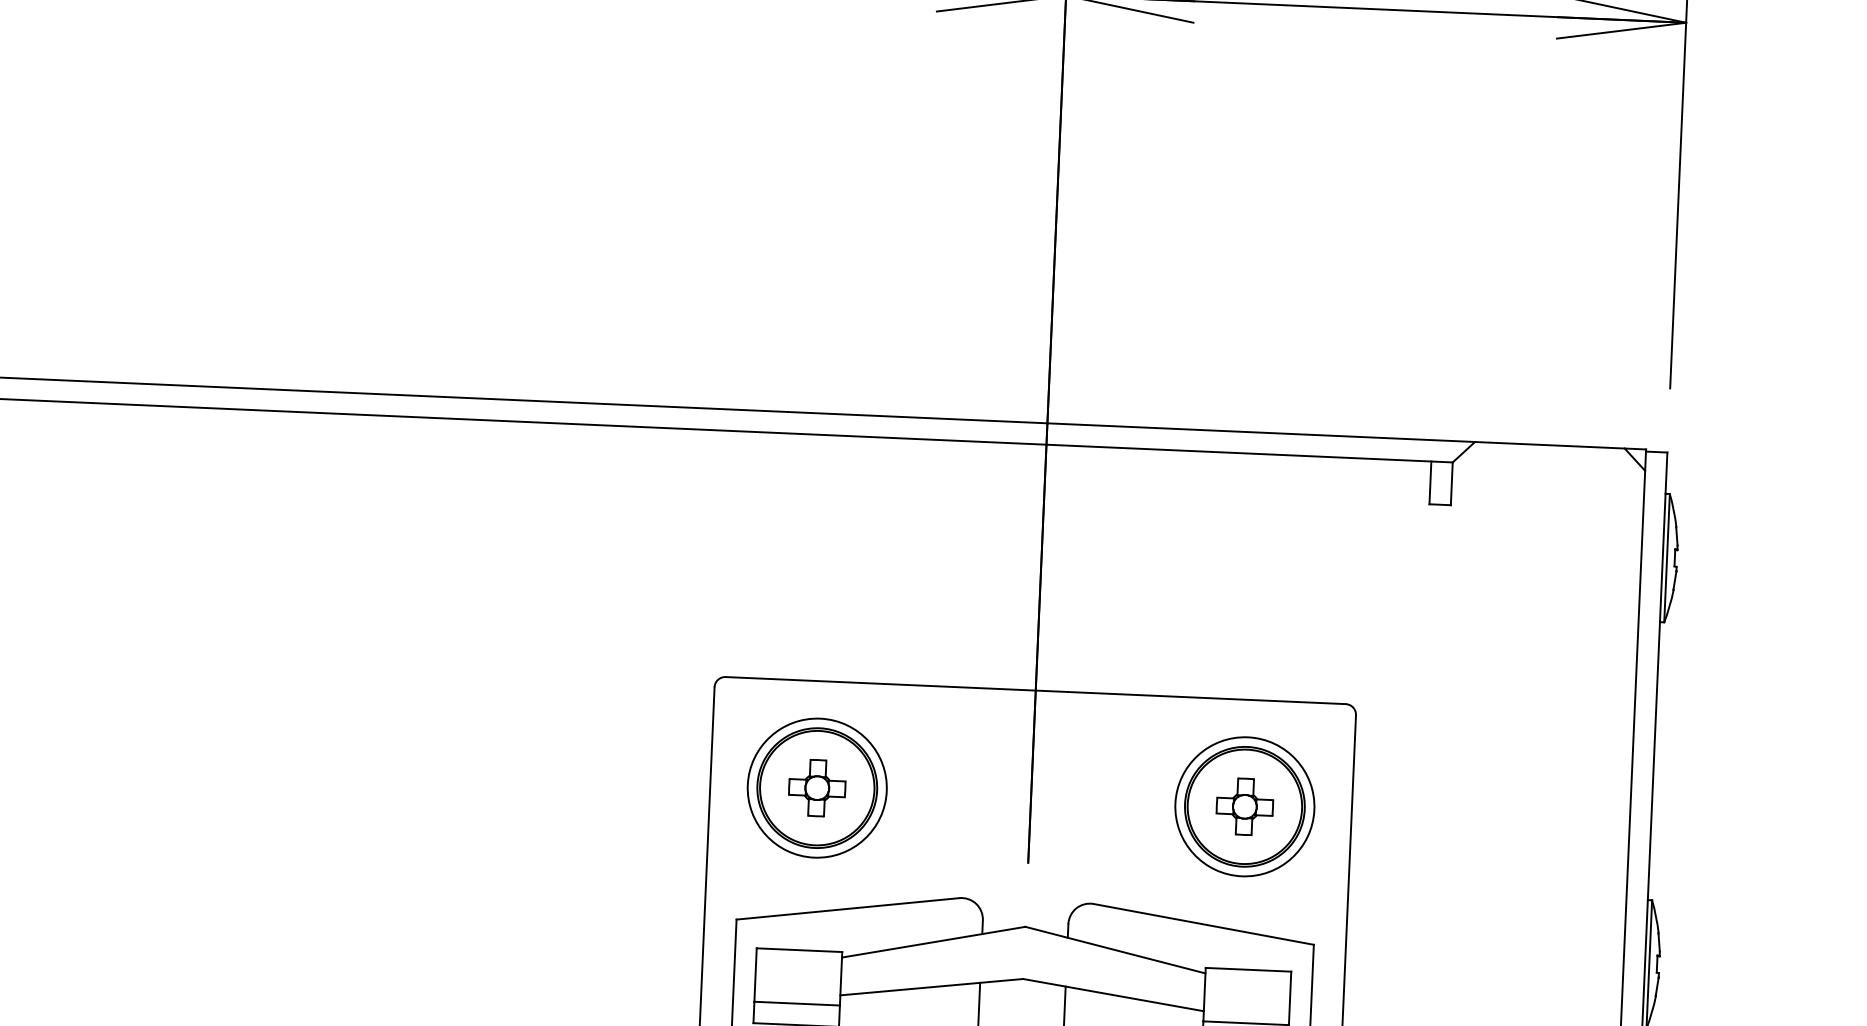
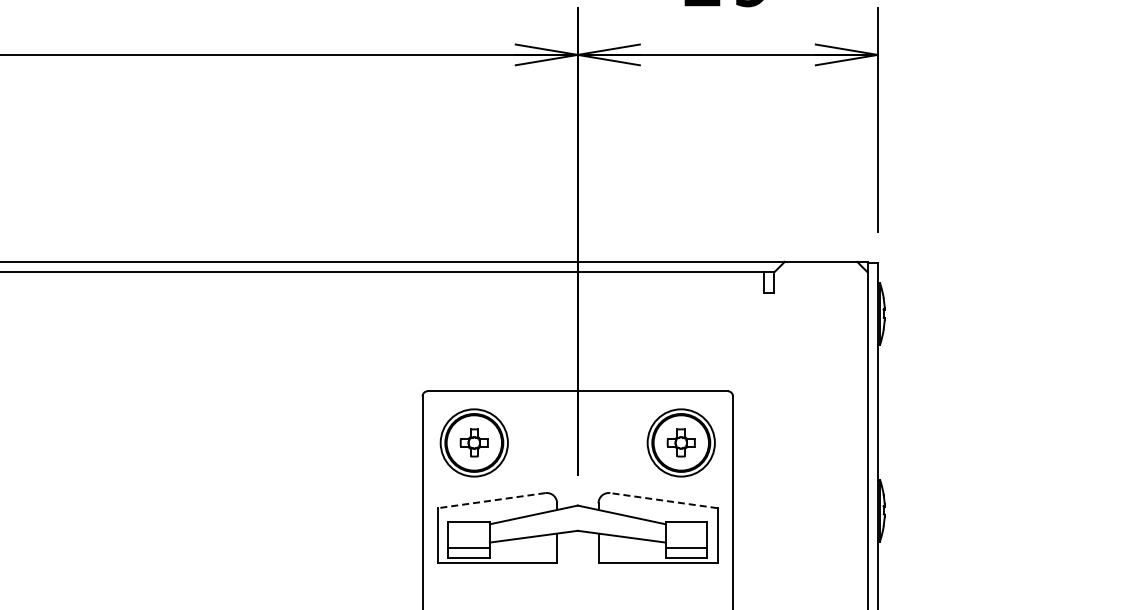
line: (847, 908) -> (491, 500), solid -> dashed
line: (1202, 924) -> (663, 500), solid -> dashed

